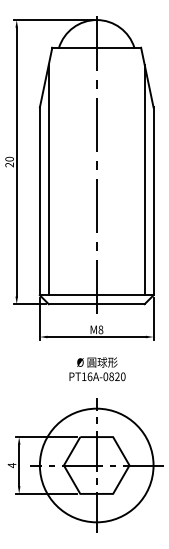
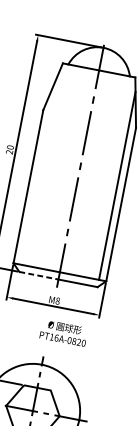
line: (48, 179) -> (38, 170), removed
line: (72, 304) -> (38, 275), solid -> dashed
text: (97, 369) -> (63, 333), moved

